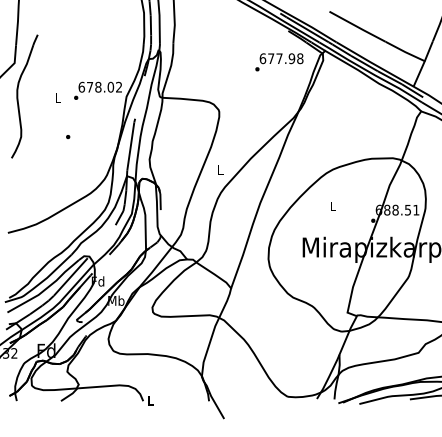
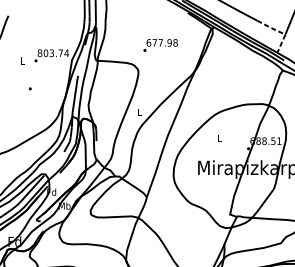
line: (417, 57) -> (280, 31), solid -> dashed
text: (279, 62) -> (160, 45), moved
text: (100, 86) -> (53, 52), 678.02 -> 803.74

